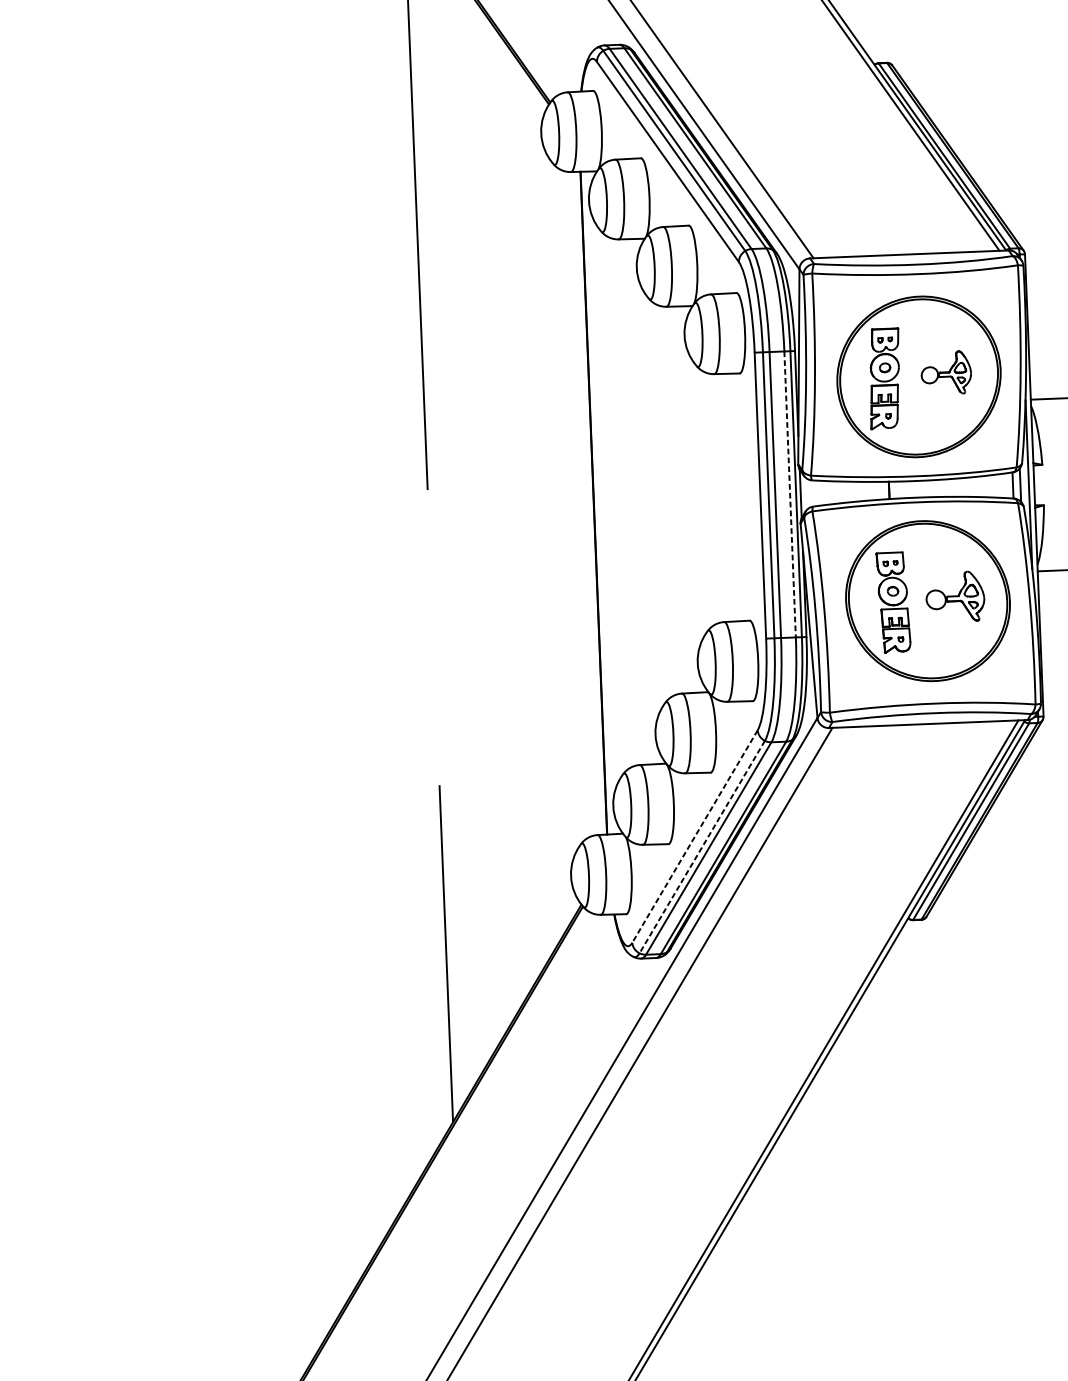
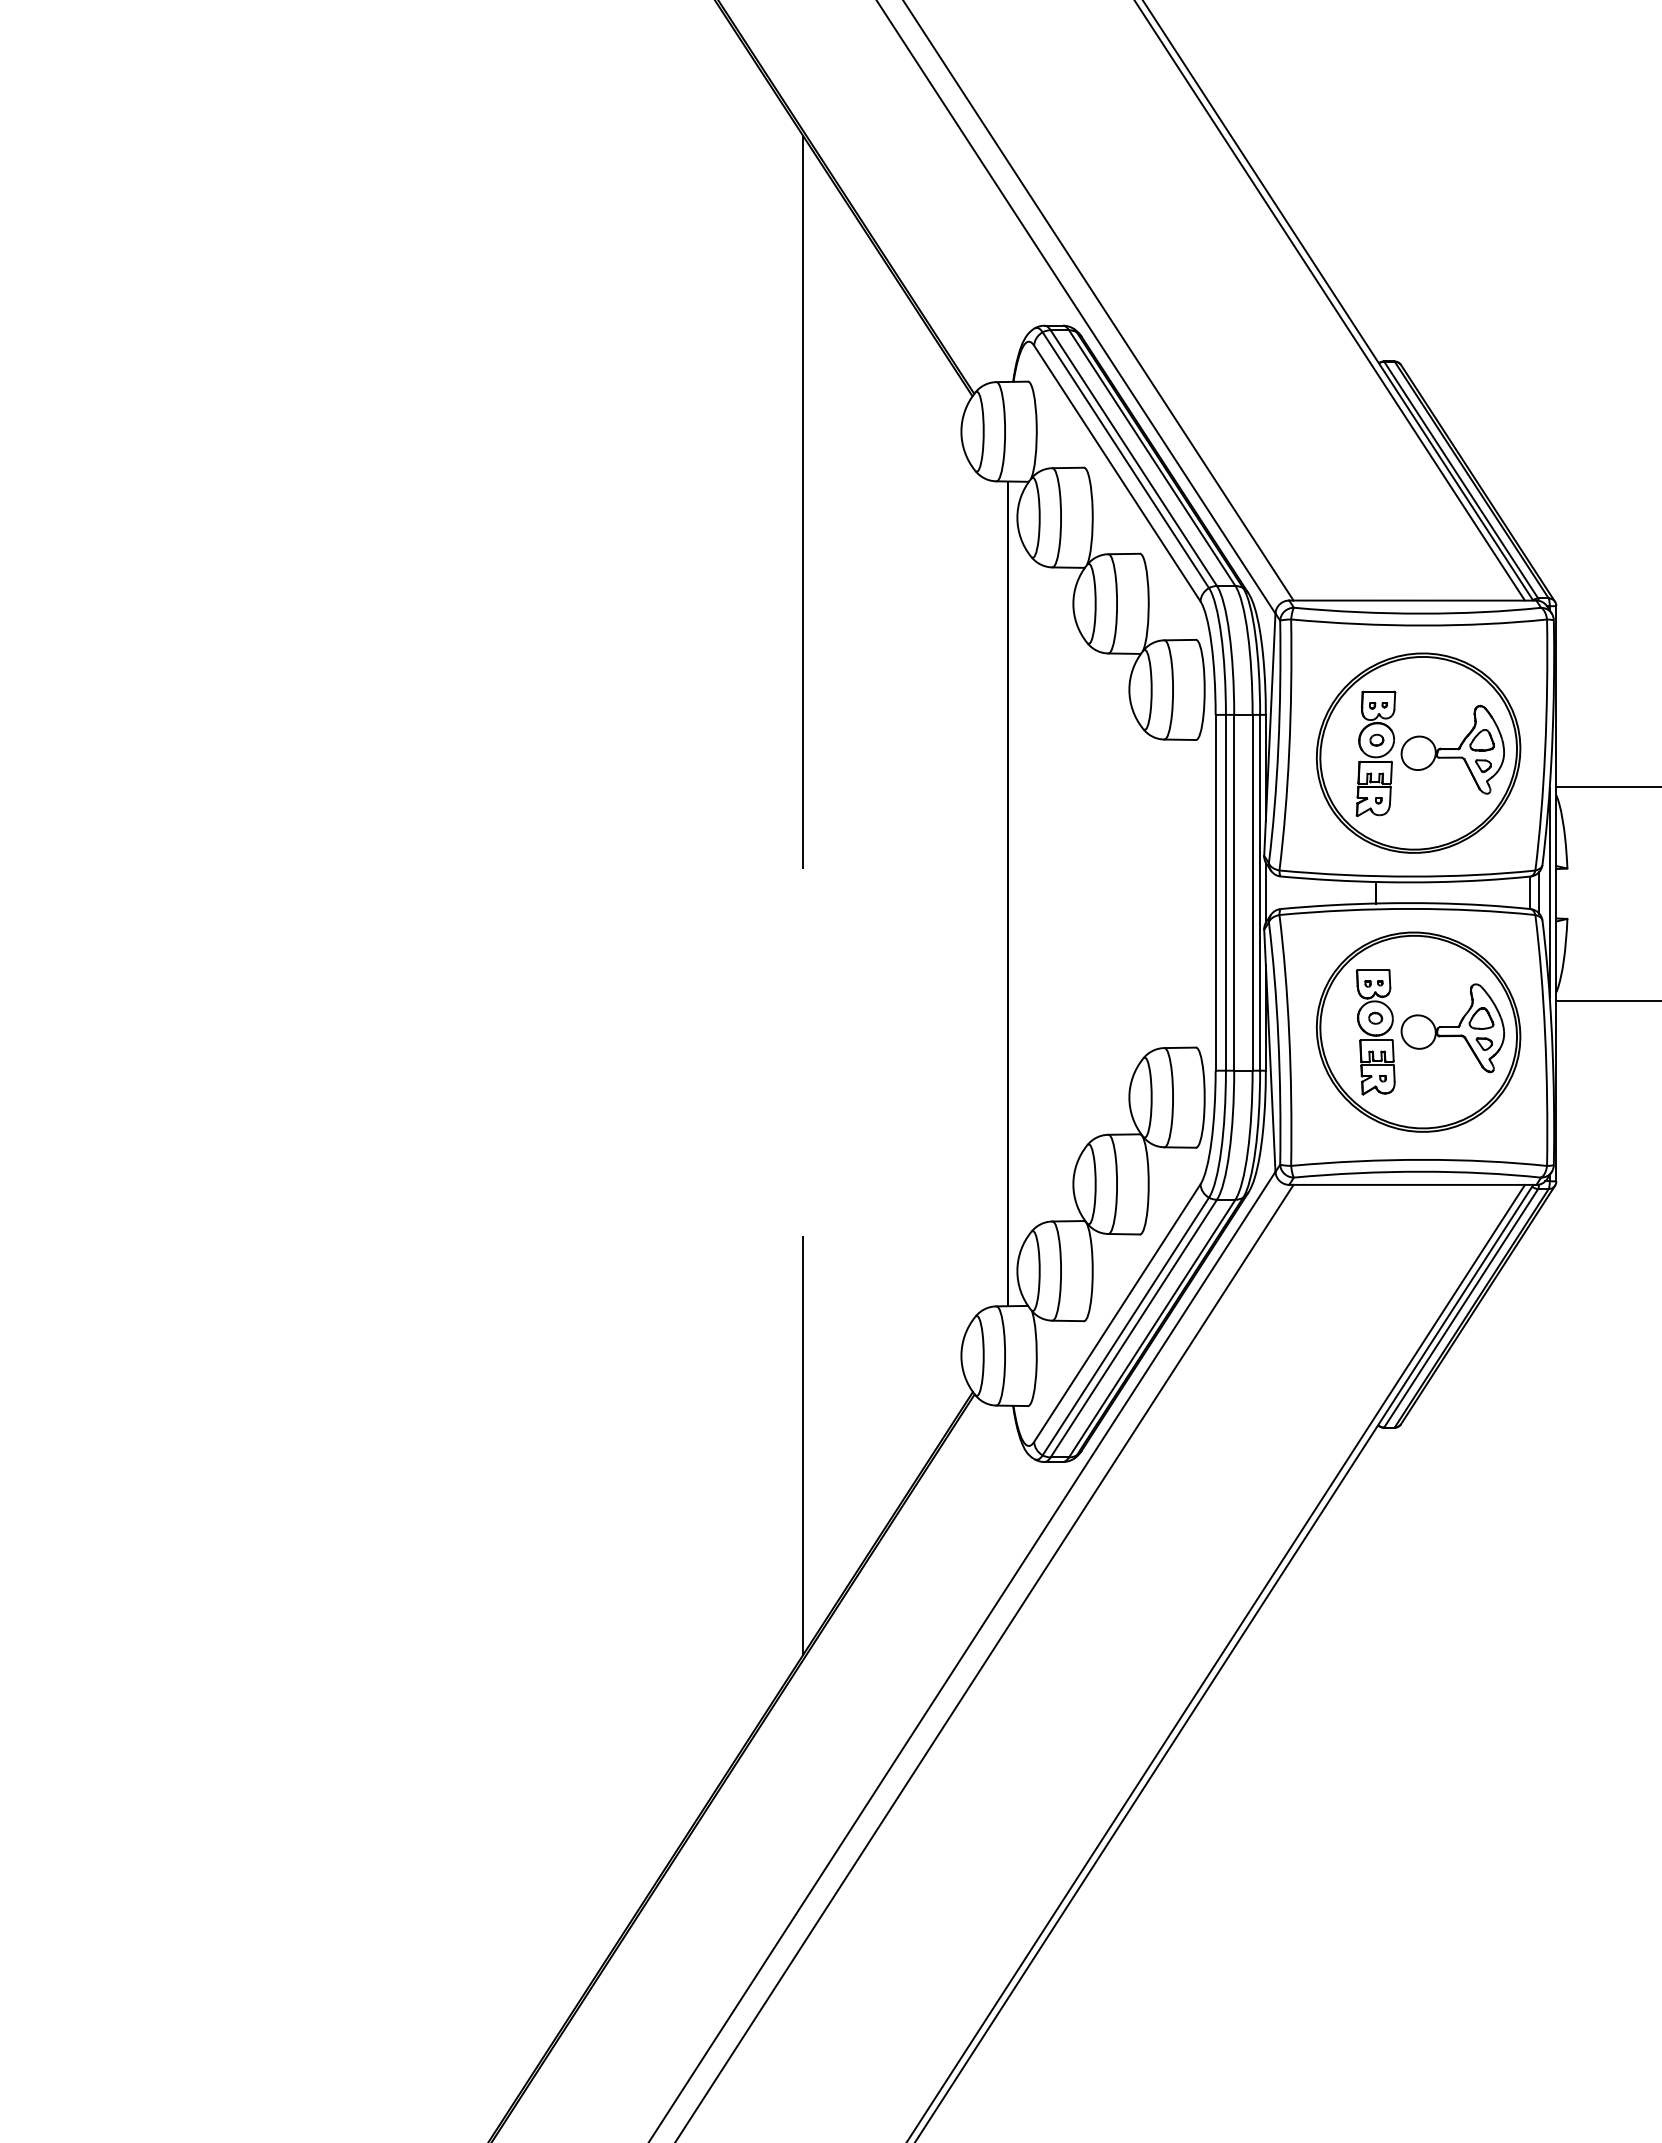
part: (946, 372) -> (1452, 749), size x1.67
line: (790, 494) -> (1252, 892), dashed -> solid
part: (955, 597) -> (1452, 1028), size x1.43
line: (695, 836) -> (1117, 1313), dashed -> solid
line: (701, 847) -> (1125, 1326), dashed -> solid

